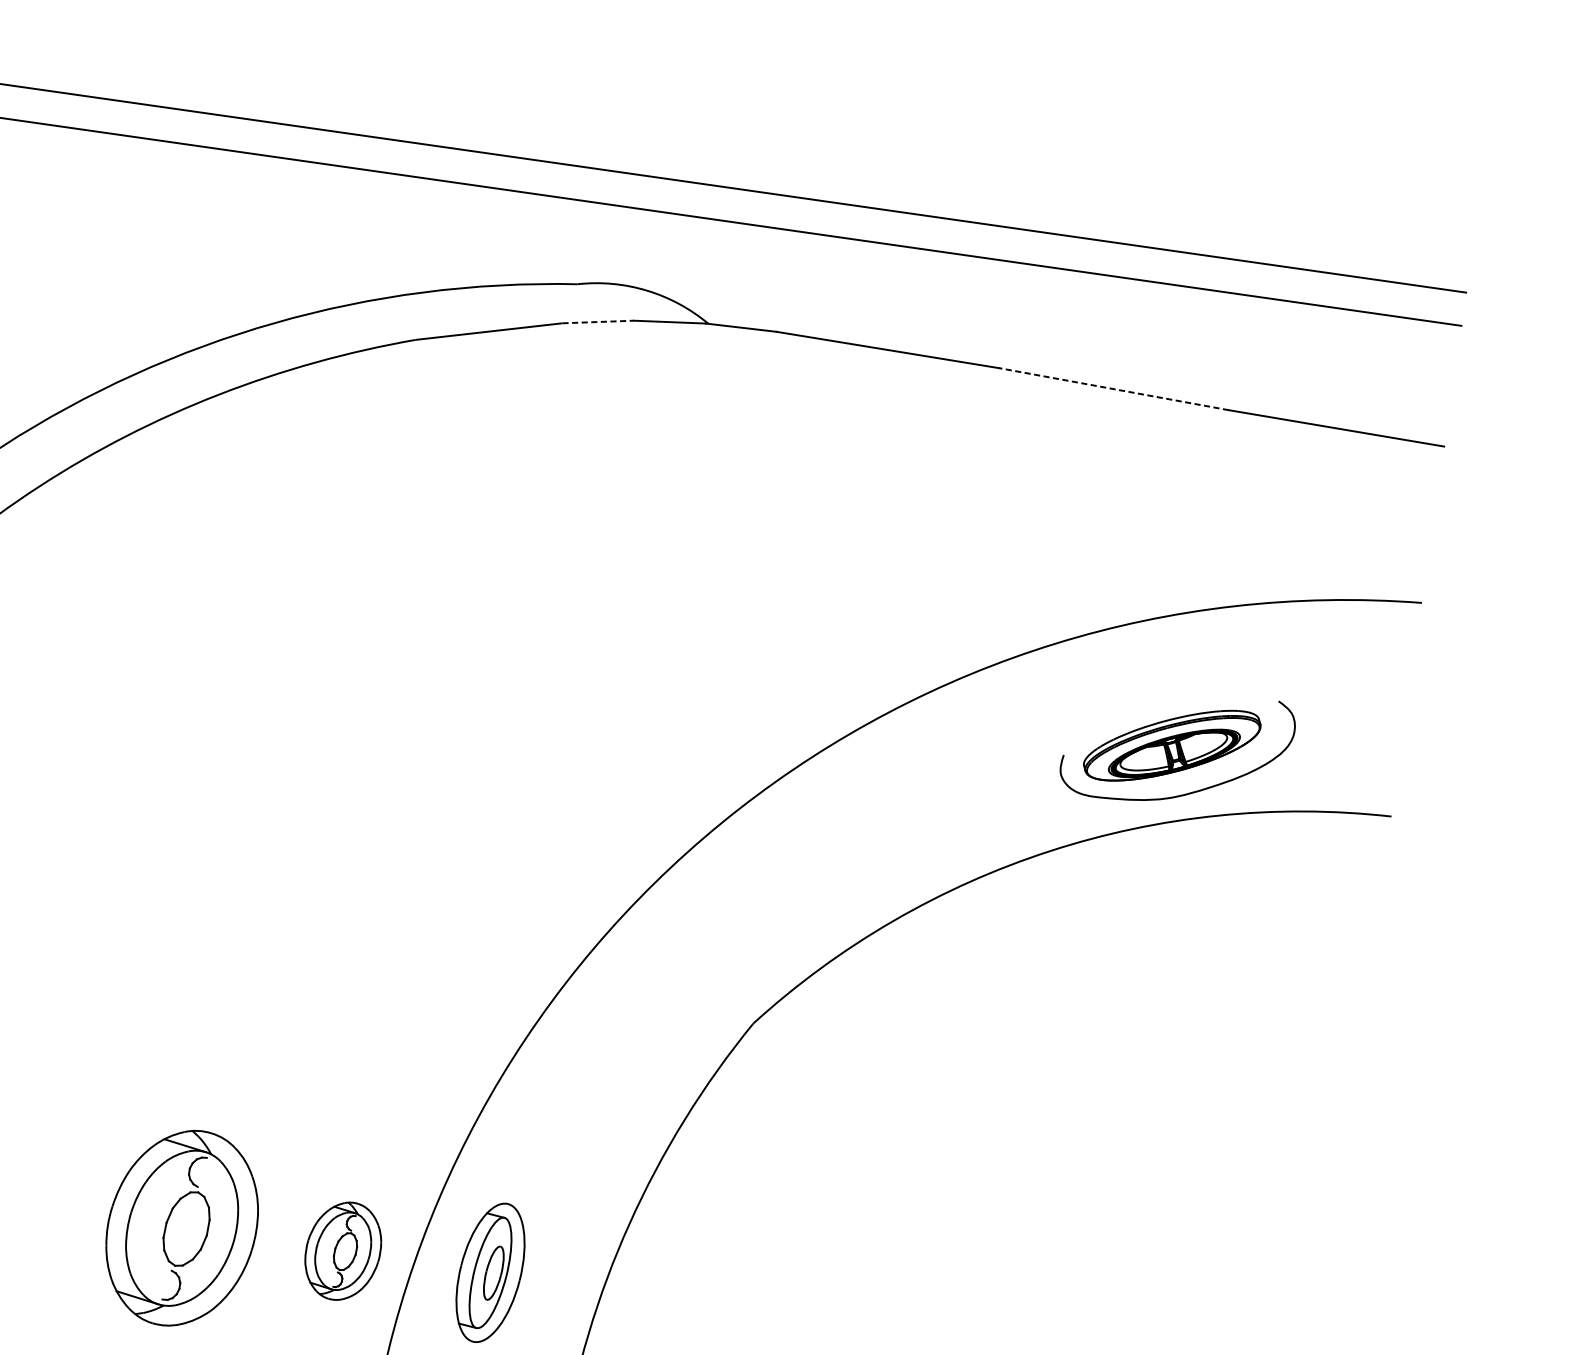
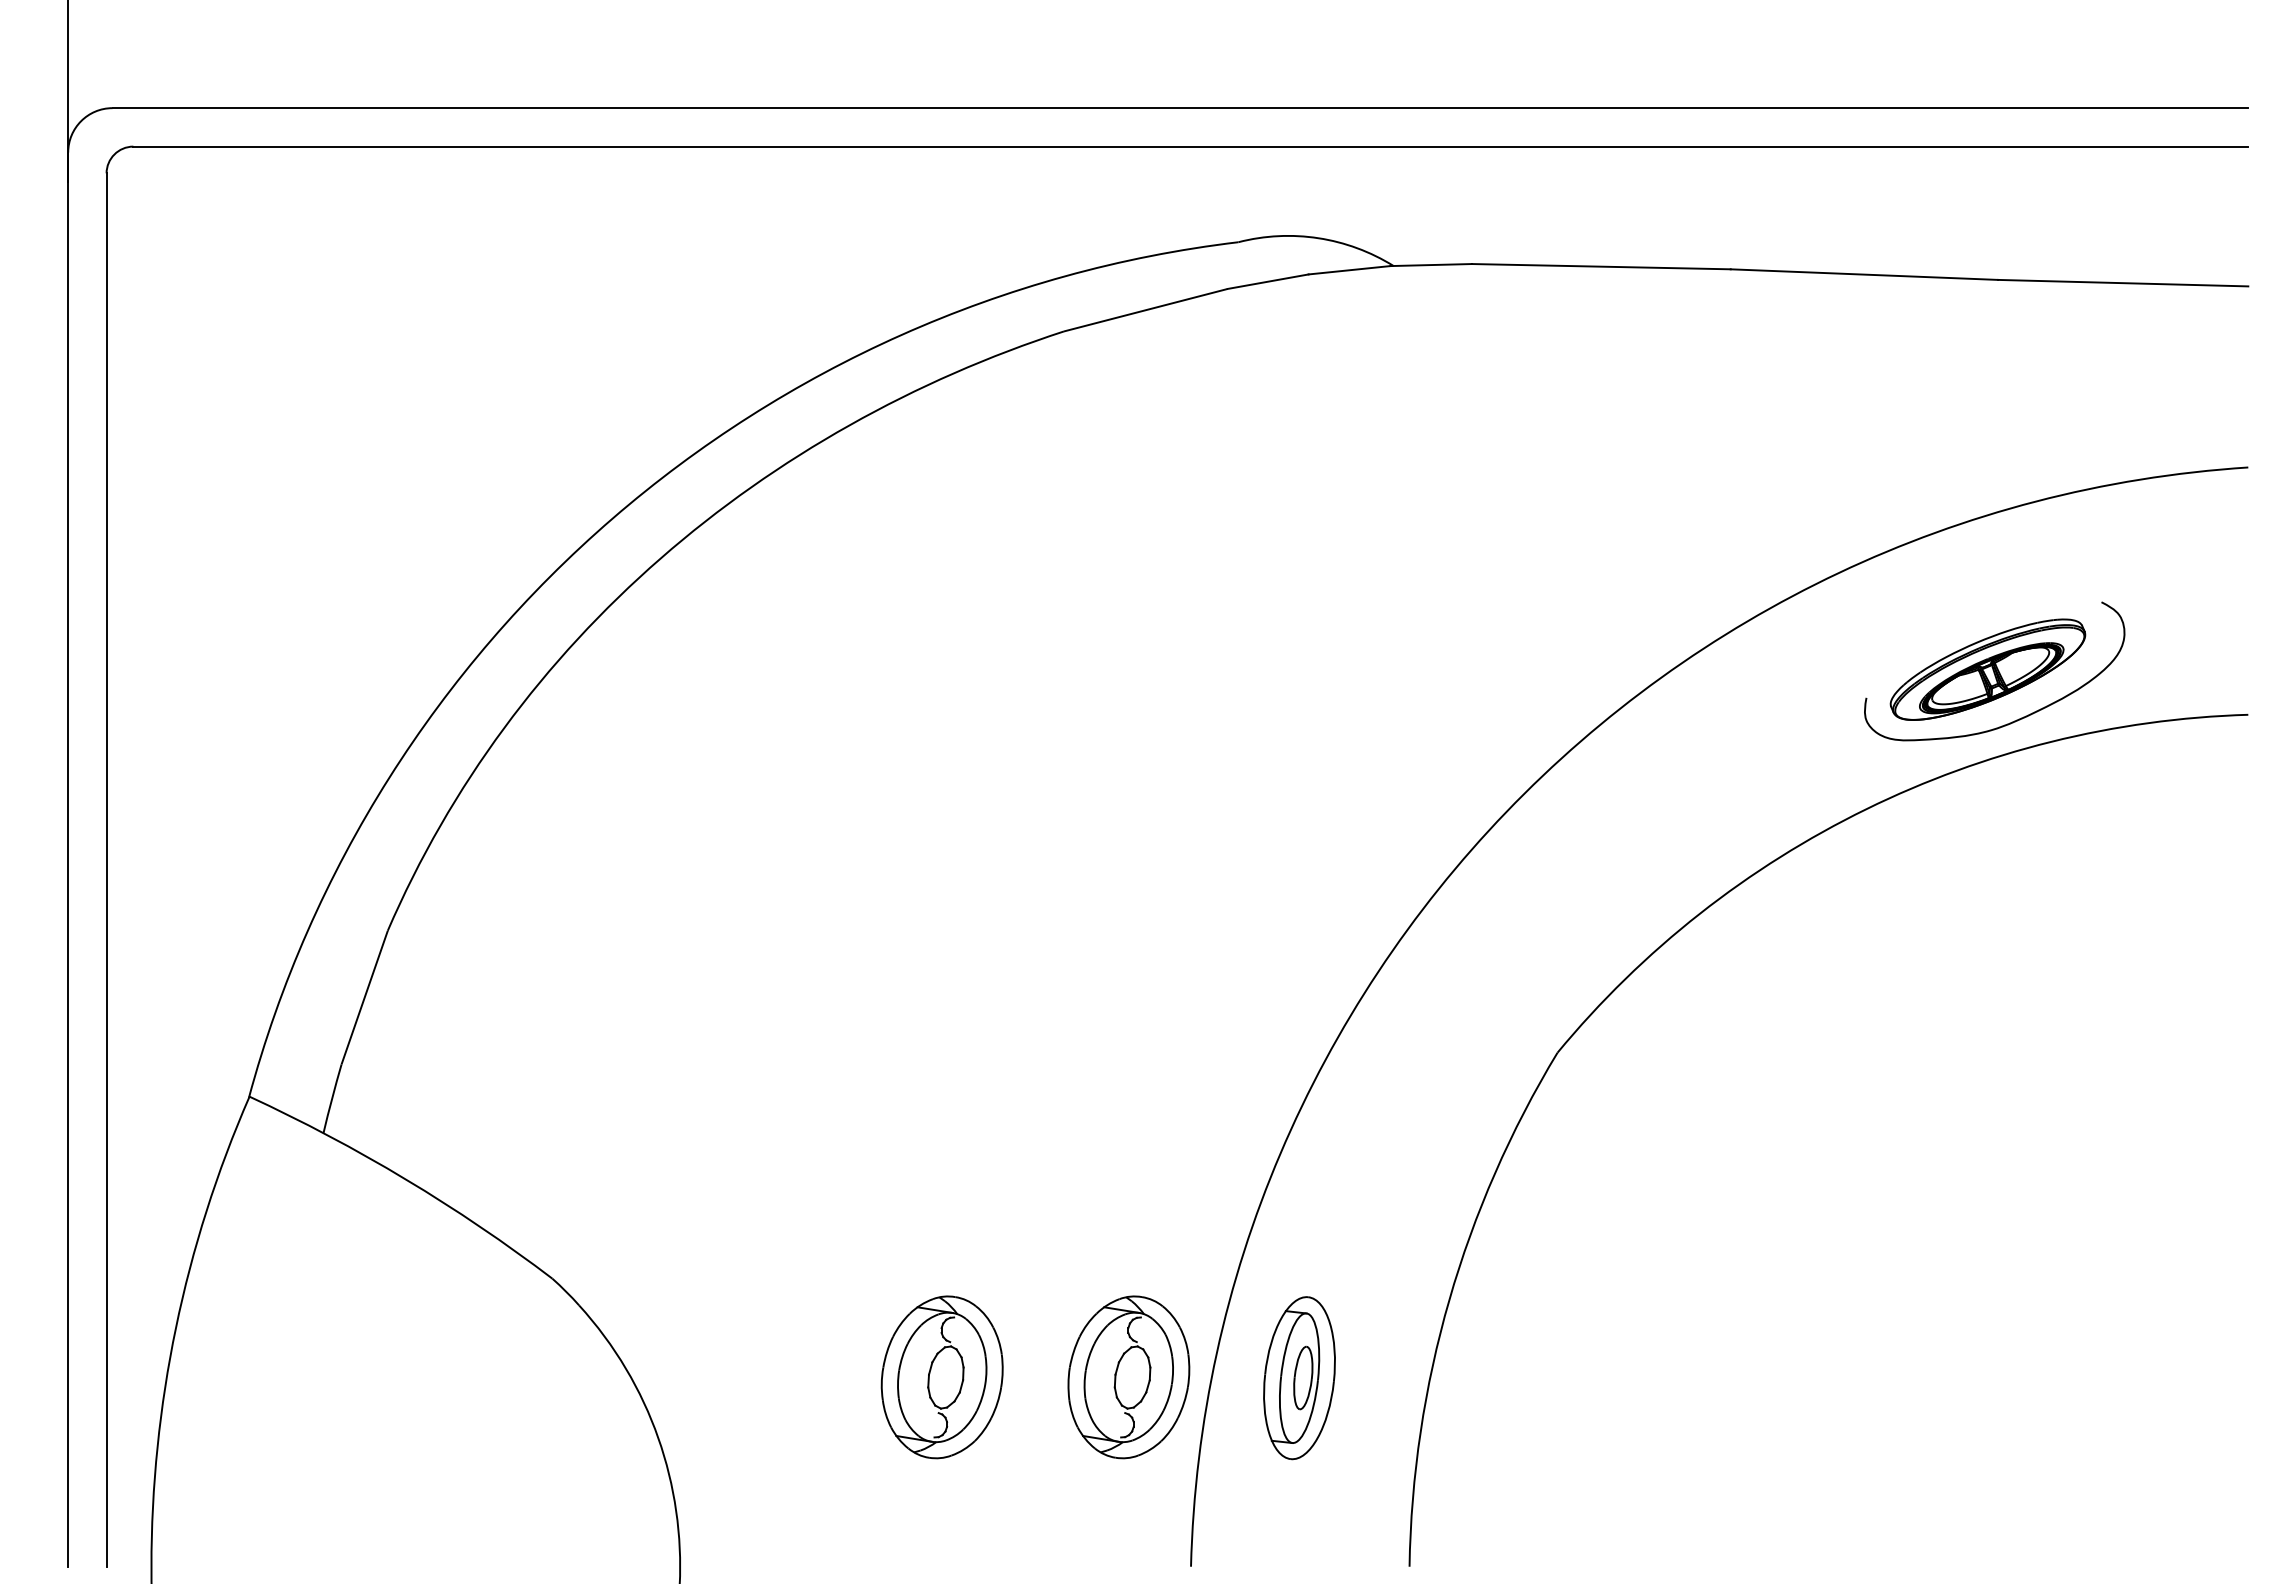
line: (598, 321) -> (1268, 281), dashed -> solid
line: (1114, 389) -> (1864, 274), dashed -> solid
part: (181, 1228) -> (941, 1377), size x0.71
part: (342, 1251) -> (1128, 1377), size x1.43

